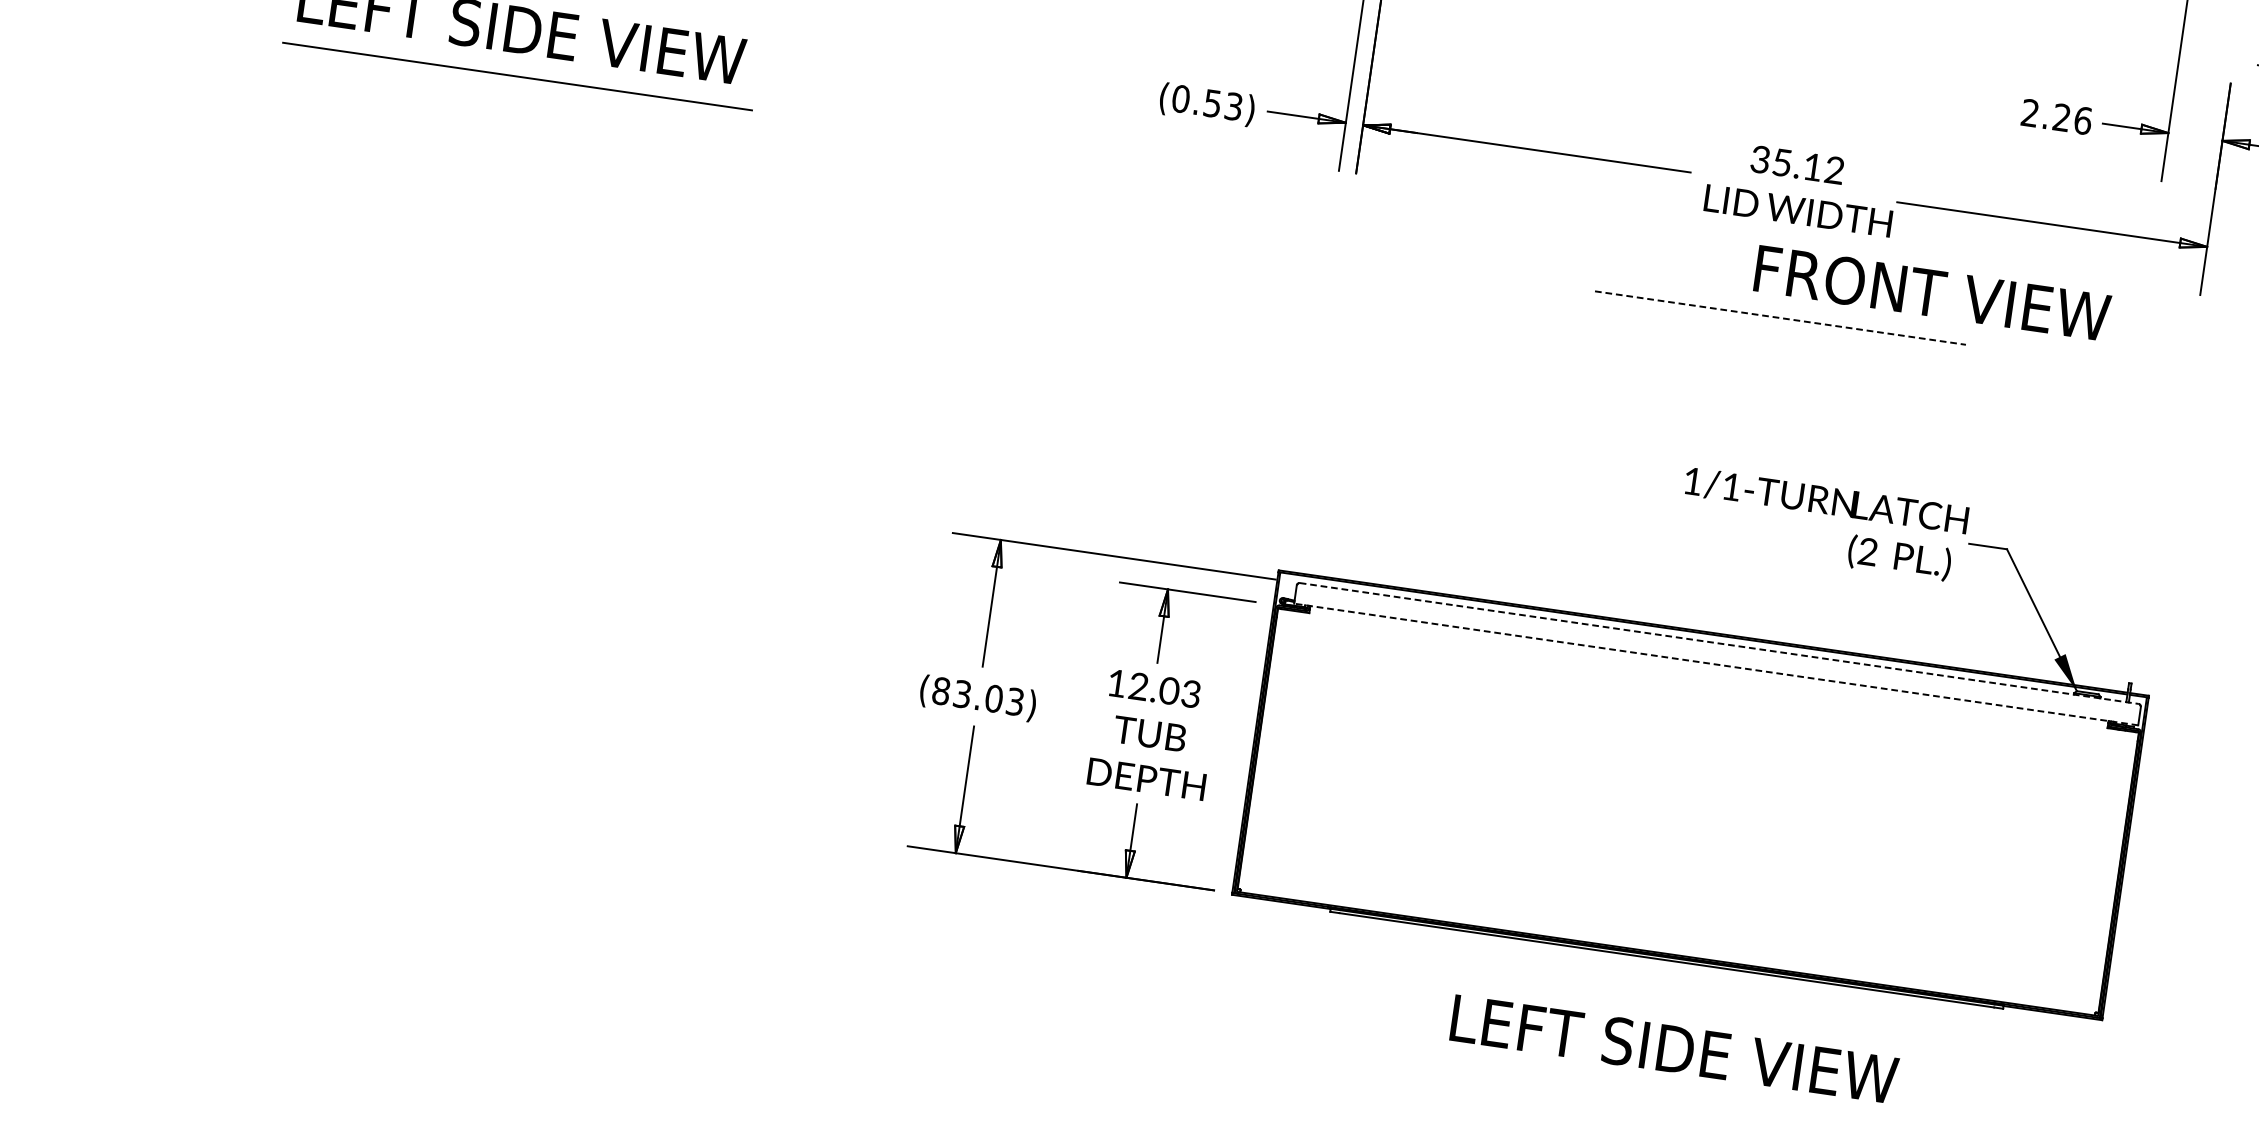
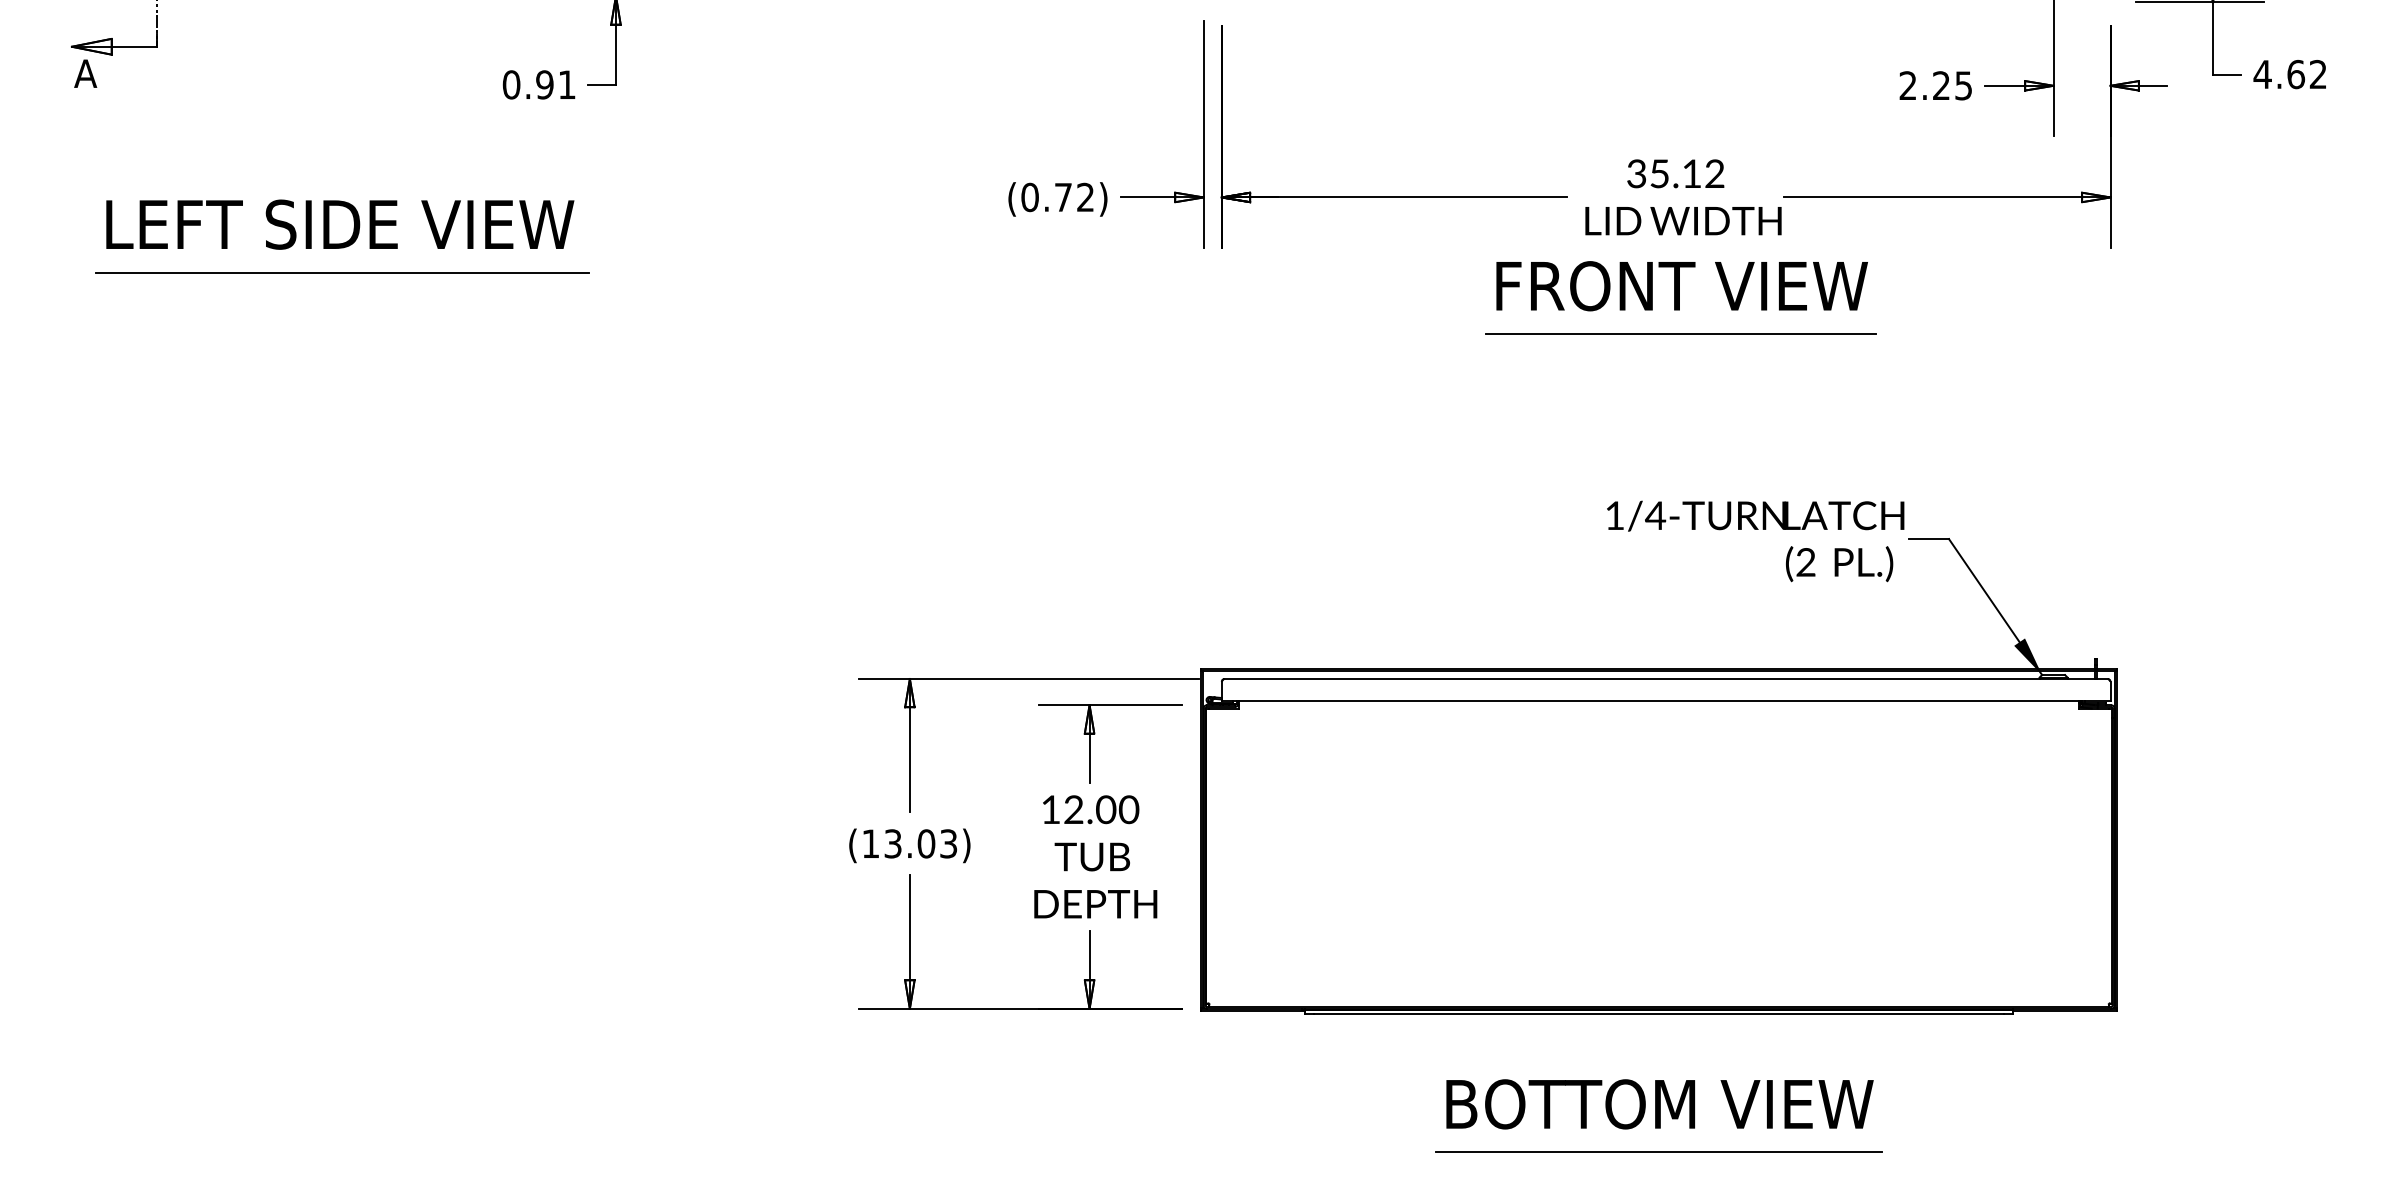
text: (1223, 105) -> (1074, 197), (0.53) -> (0.72)
text: (2082, 120) -> (1963, 85), 2.26 -> 2.25
text: (1931, 293) -> (1681, 286), moved
line: (1780, 318) -> (1681, 334), dashed -> solid
text: (1731, 486) -> (1655, 515), 1/1-TURN -> 1/4-TURN
line: (1719, 643) -> (1666, 679), dashed -> solid
line: (1715, 664) -> (1665, 701), dashed -> solid
text: (941, 690) -> (870, 843), (83.03) -> (13.03)
text: (1190, 693) -> (1128, 809), 12.03 -> 12.00
text: (1677, 1049) -> (1683, 1104), LEFT SIDE VIEW -> BOTTOM VIEW
line: (1647, 1092) -> (1658, 1152), added

